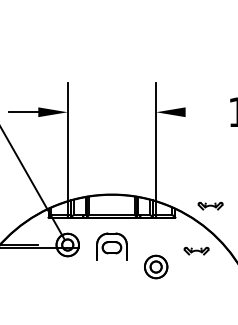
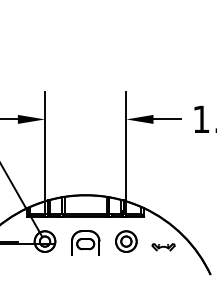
line: (200, 112) -> (167, 119), added
part: (210, 206) -> (176, 206), removed
part: (156, 266) -> (126, 241), moved

